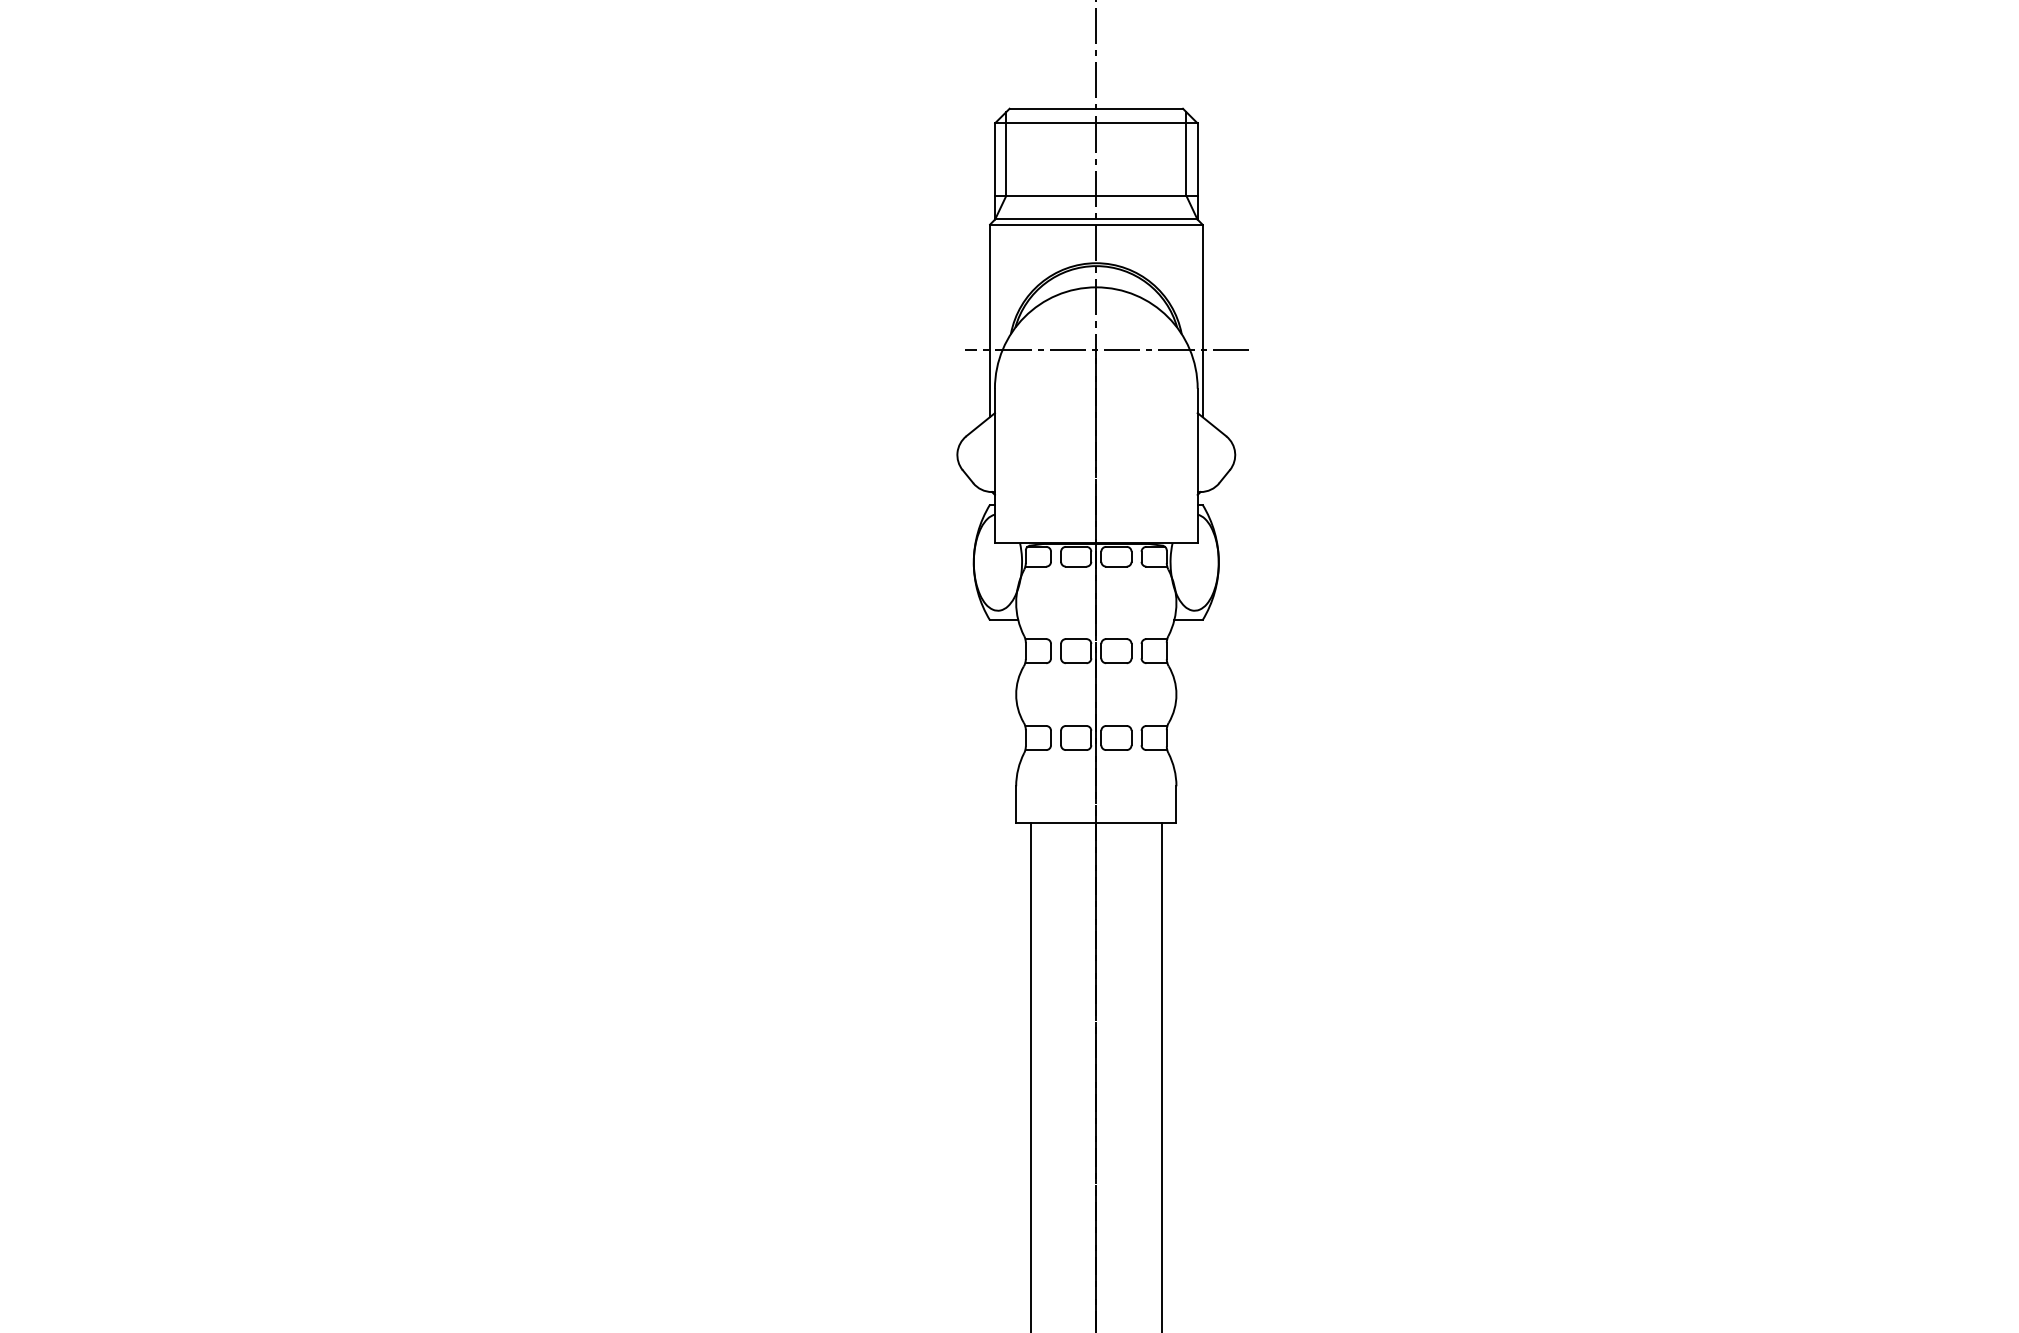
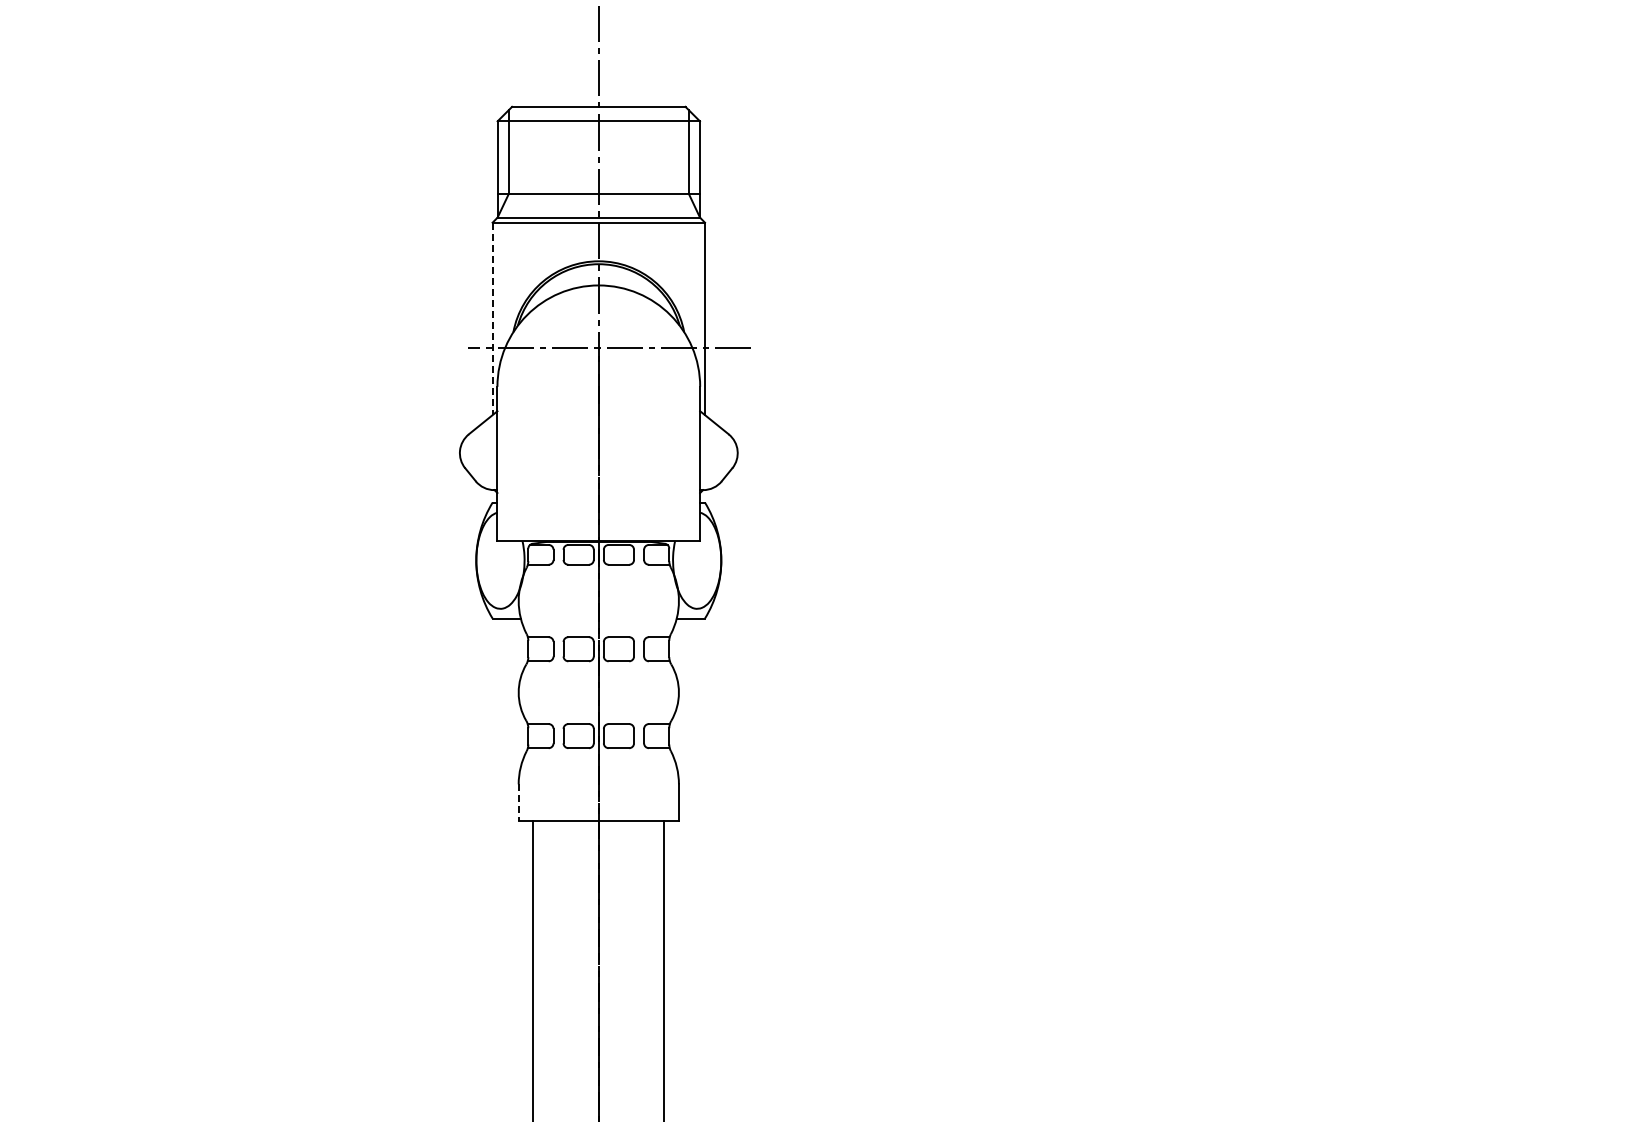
line: (990, 321) -> (493, 319), solid -> dashed
line: (1016, 804) -> (519, 802), solid -> dashed

